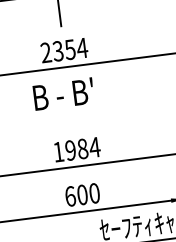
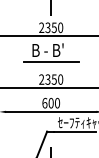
text: (82, 47) -> (60, 27), 2354 -> 2350
line: (73, 116) -> (51, 62), added
text: (77, 149) -> (51, 79), 1984 -> 2350

